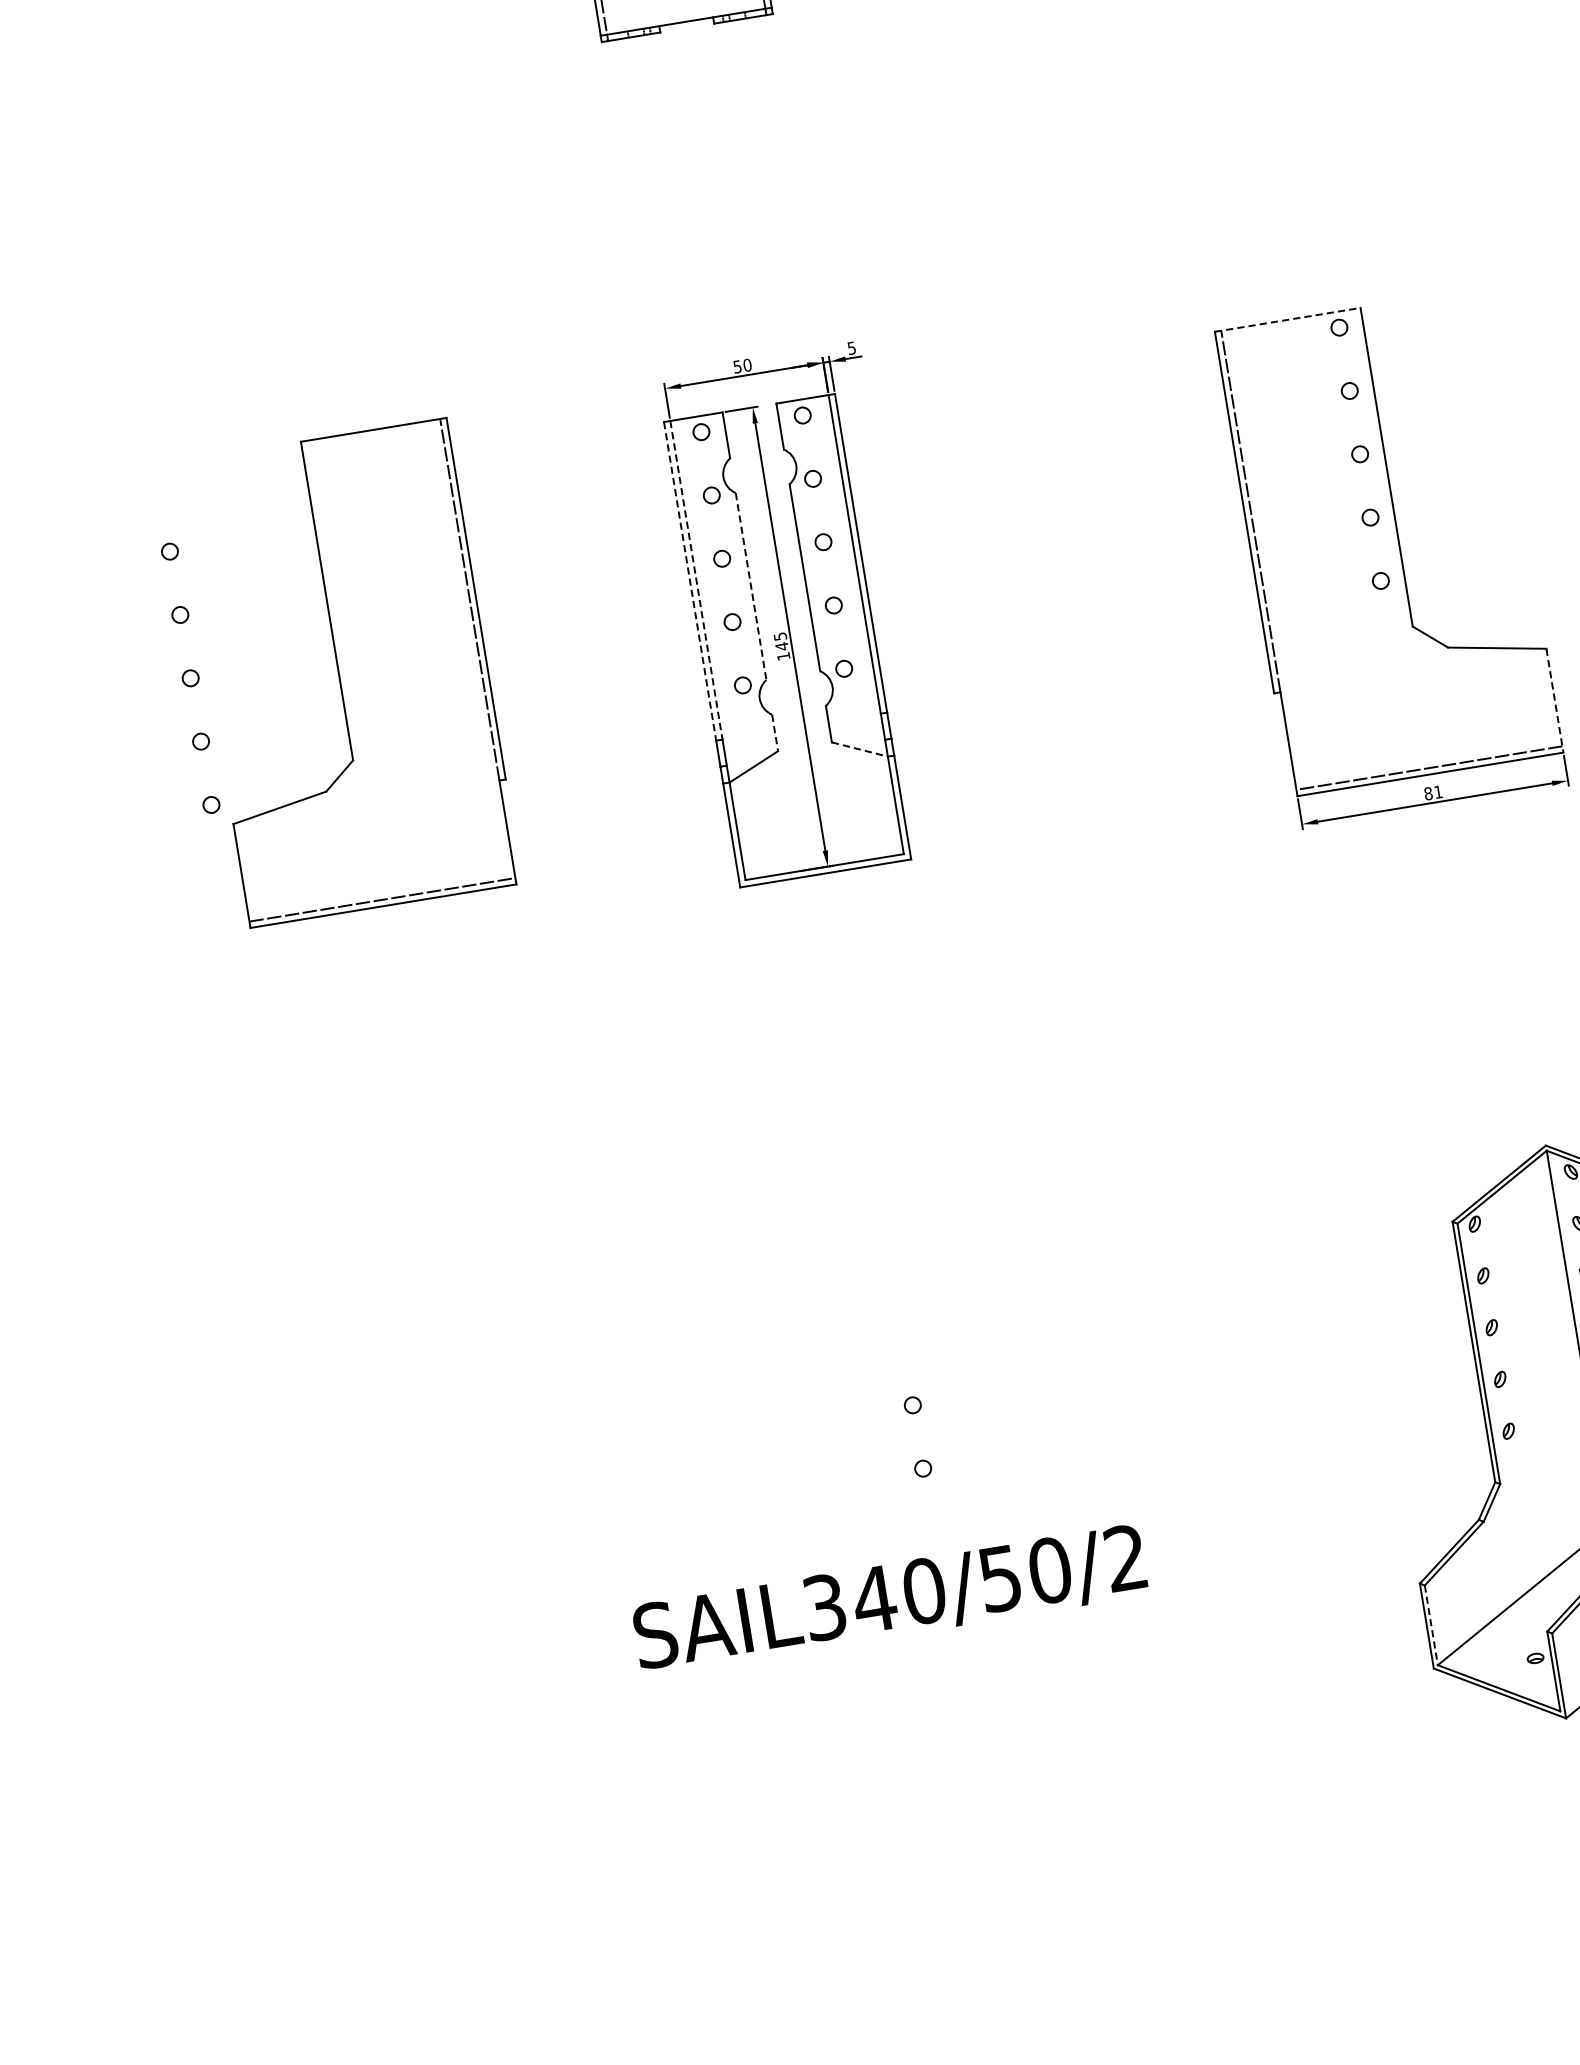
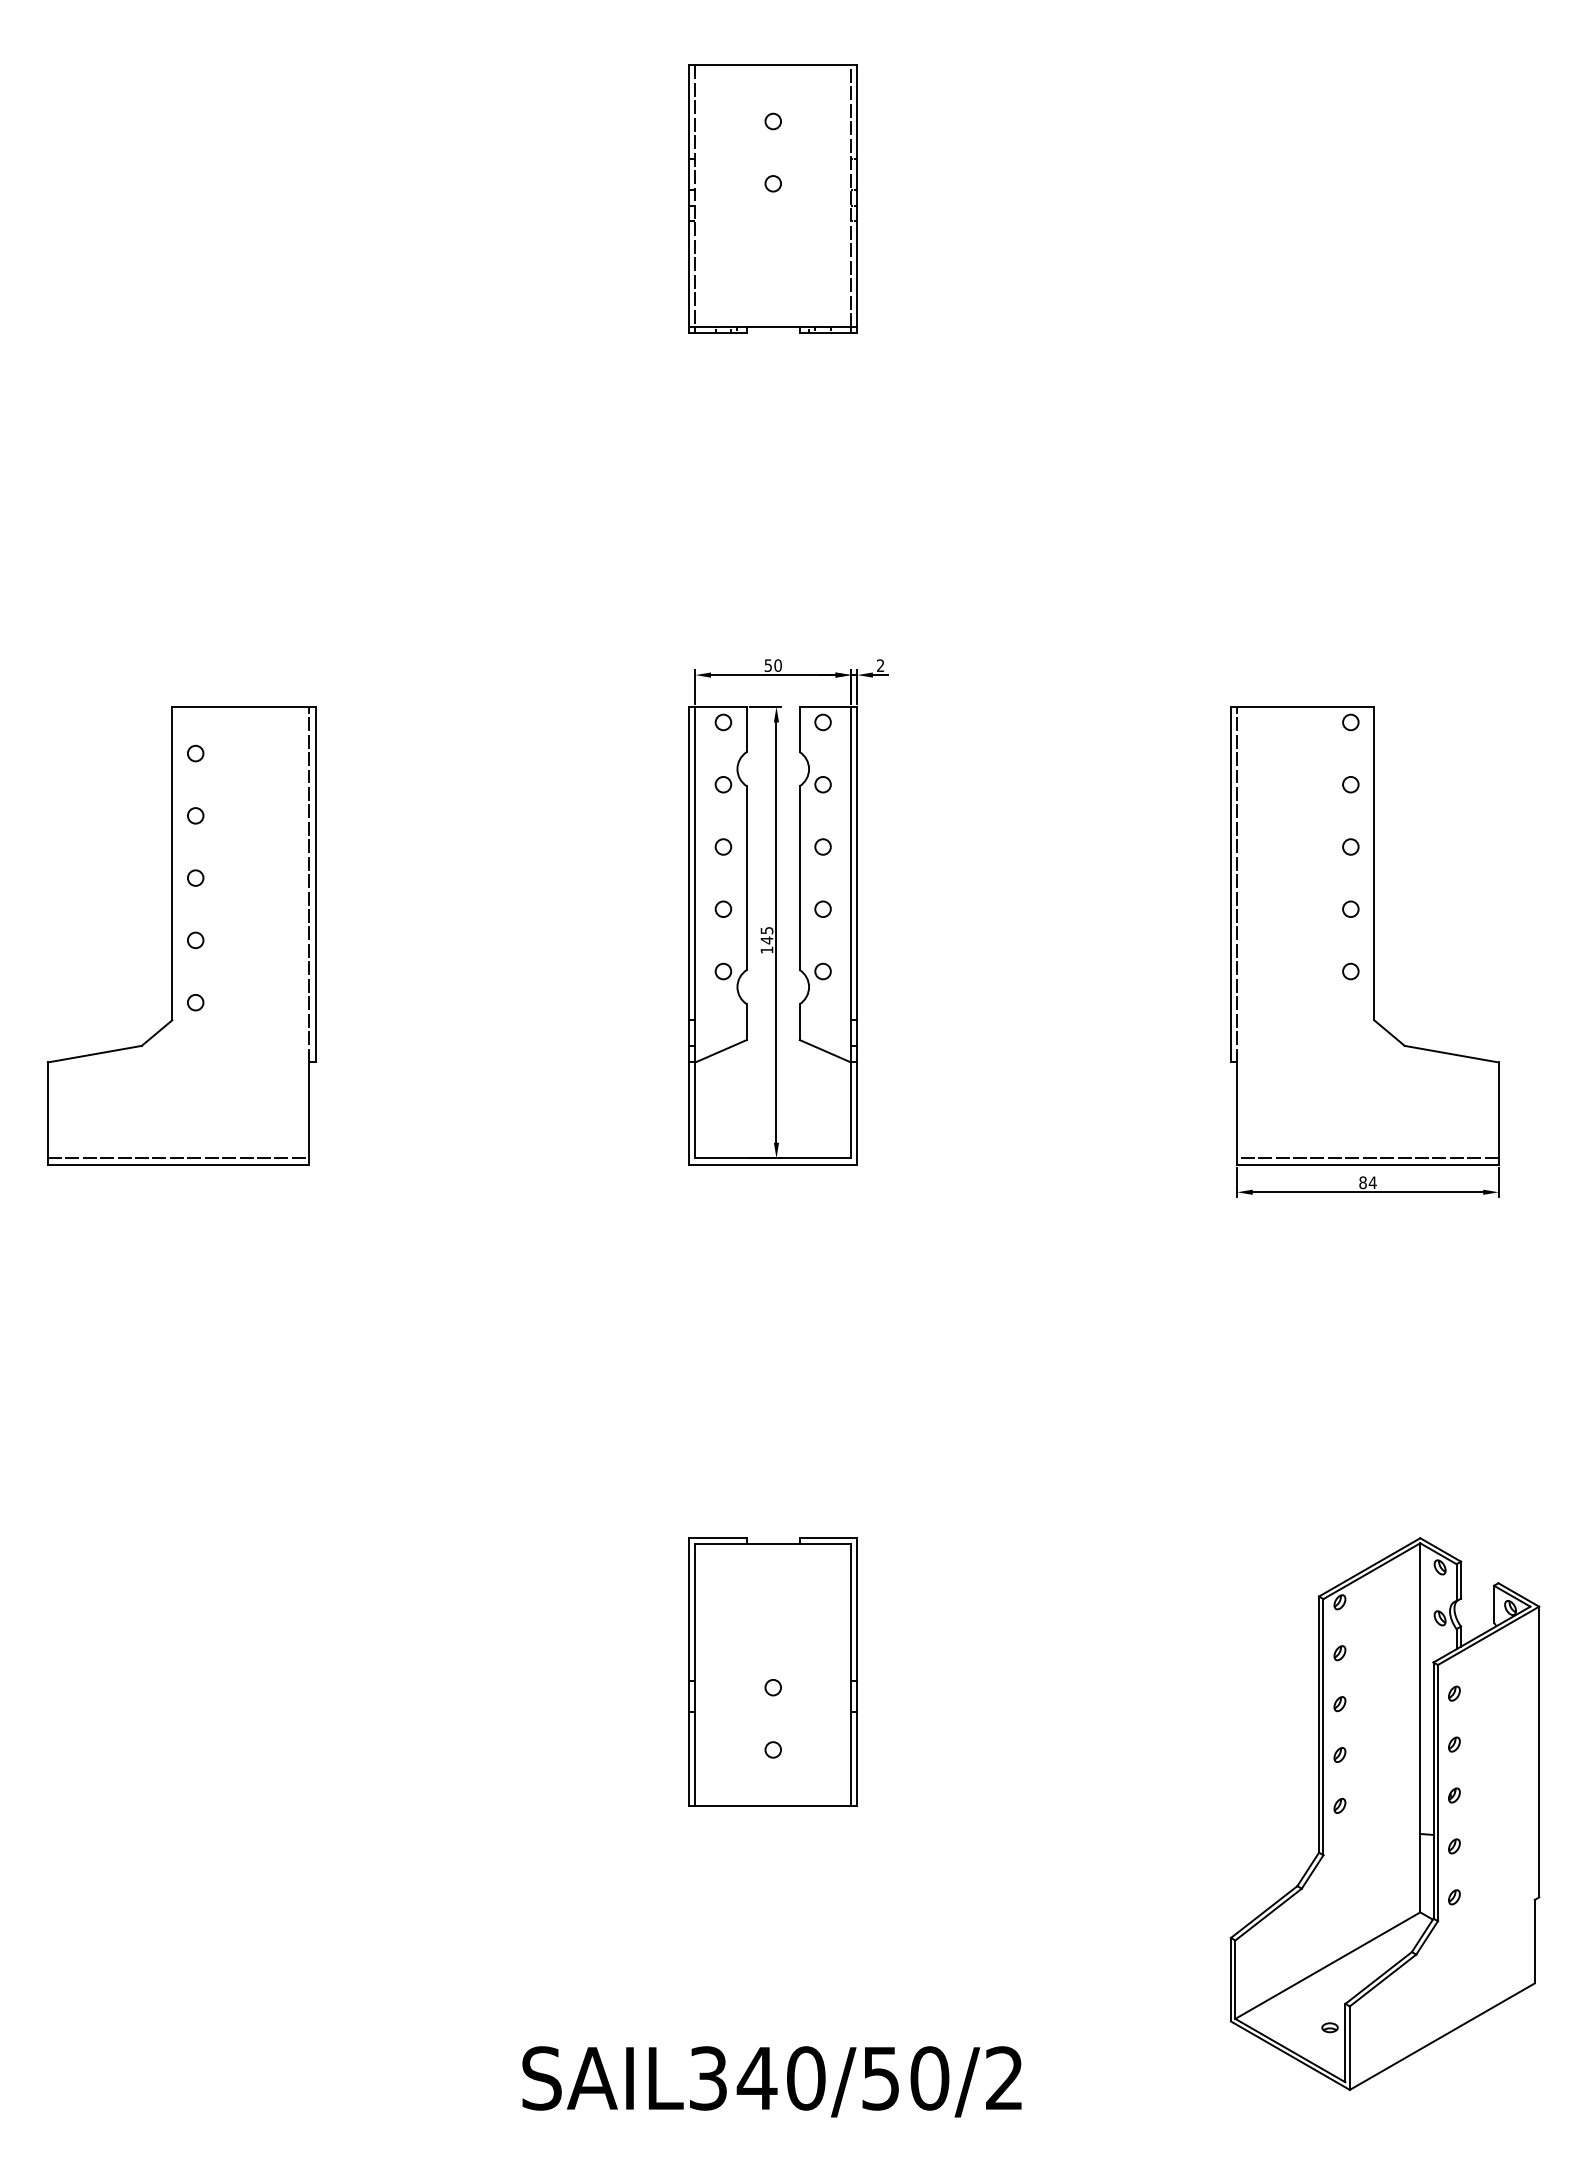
line: (1287, 319) -> (1302, 706), dashed -> solid
text: (851, 348) -> (880, 665), 5 -> 2
line: (696, 580) -> (695, 863), dashed -> solid
line: (690, 581) -> (689, 863), dashed -> solid
line: (750, 586) -> (746, 878), dashed -> solid
part: (348, 672) -> (181, 935), moved
line: (1554, 701) -> (1498, 1114), dashed -> solid
line: (774, 733) -> (746, 1022), dashed -> solid
line: (860, 749) -> (825, 1051), dashed -> solid
text: (1438, 791) -> (1372, 1182), 81 -> 84
part: (909, 1389) -> (772, 1671), added
text: (889, 1600) -> (771, 2081), moved
line: (1431, 1626) -> (1235, 1980), dashed -> solid

